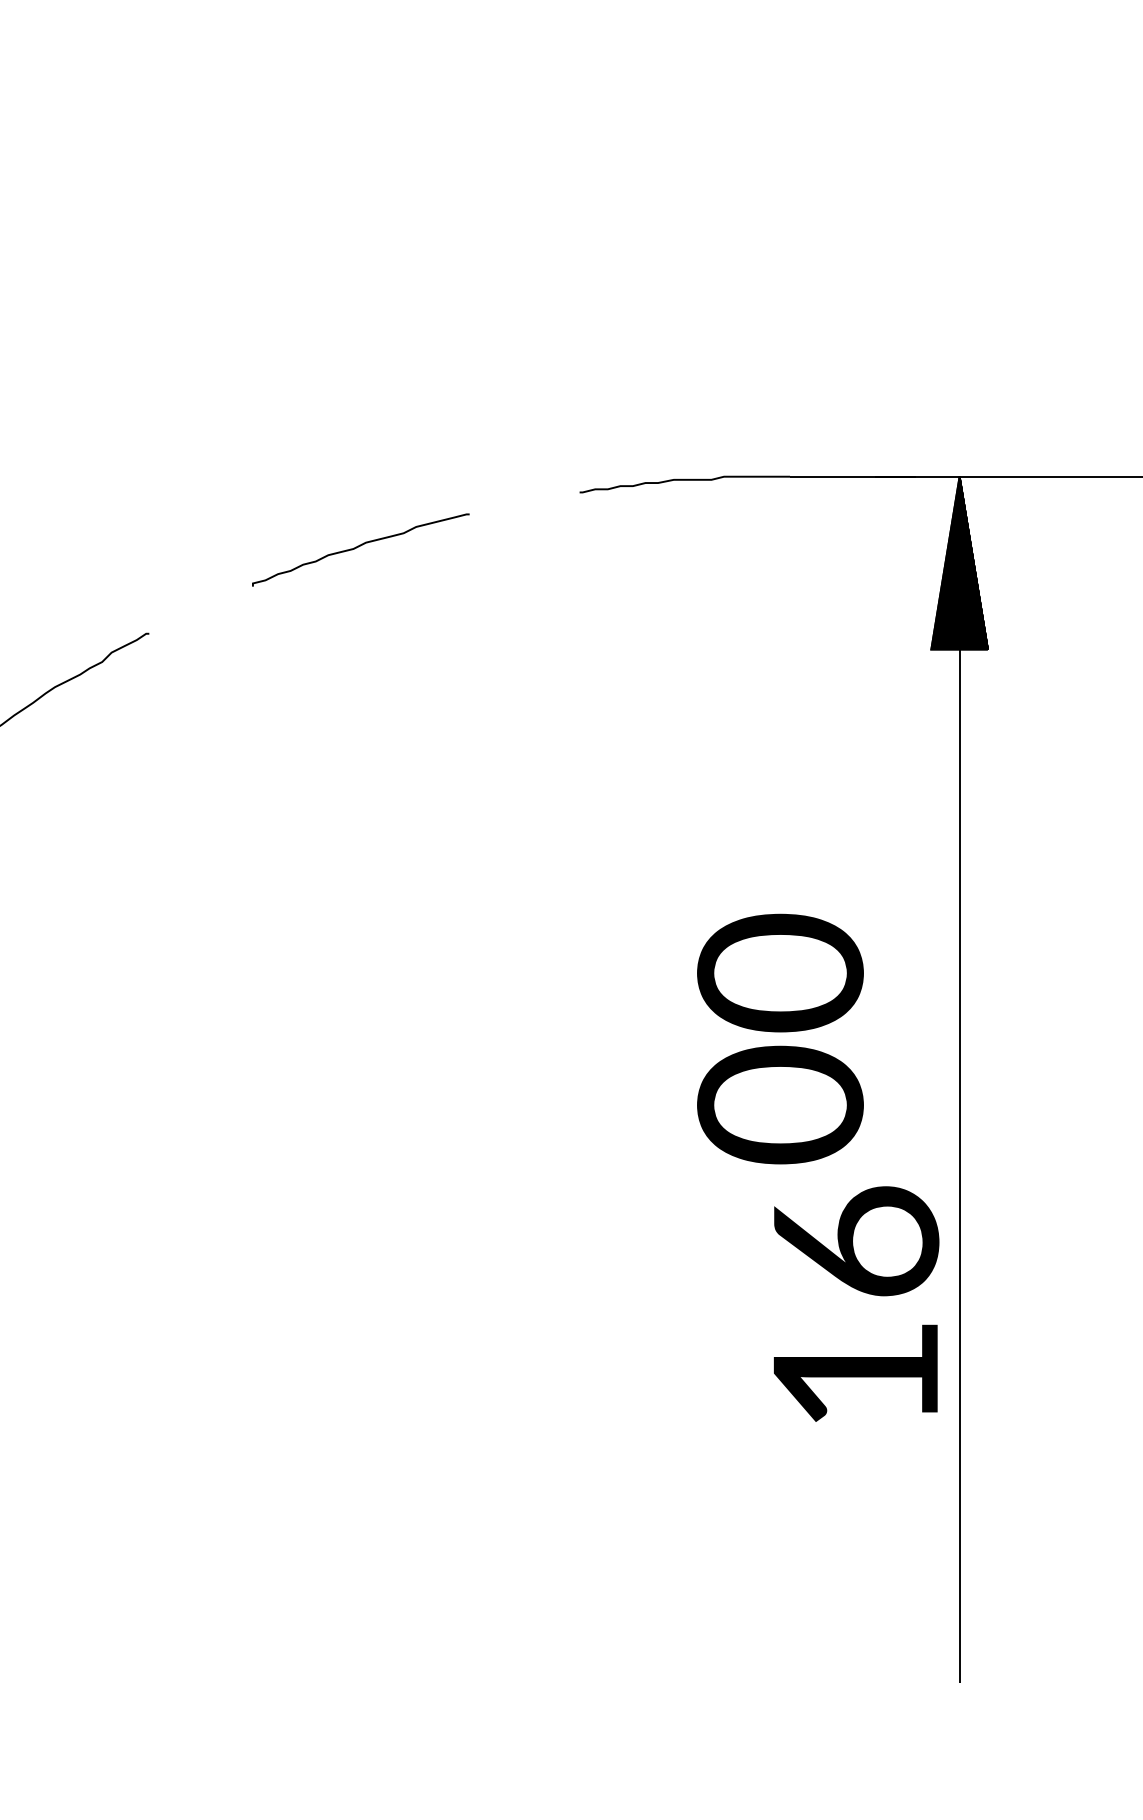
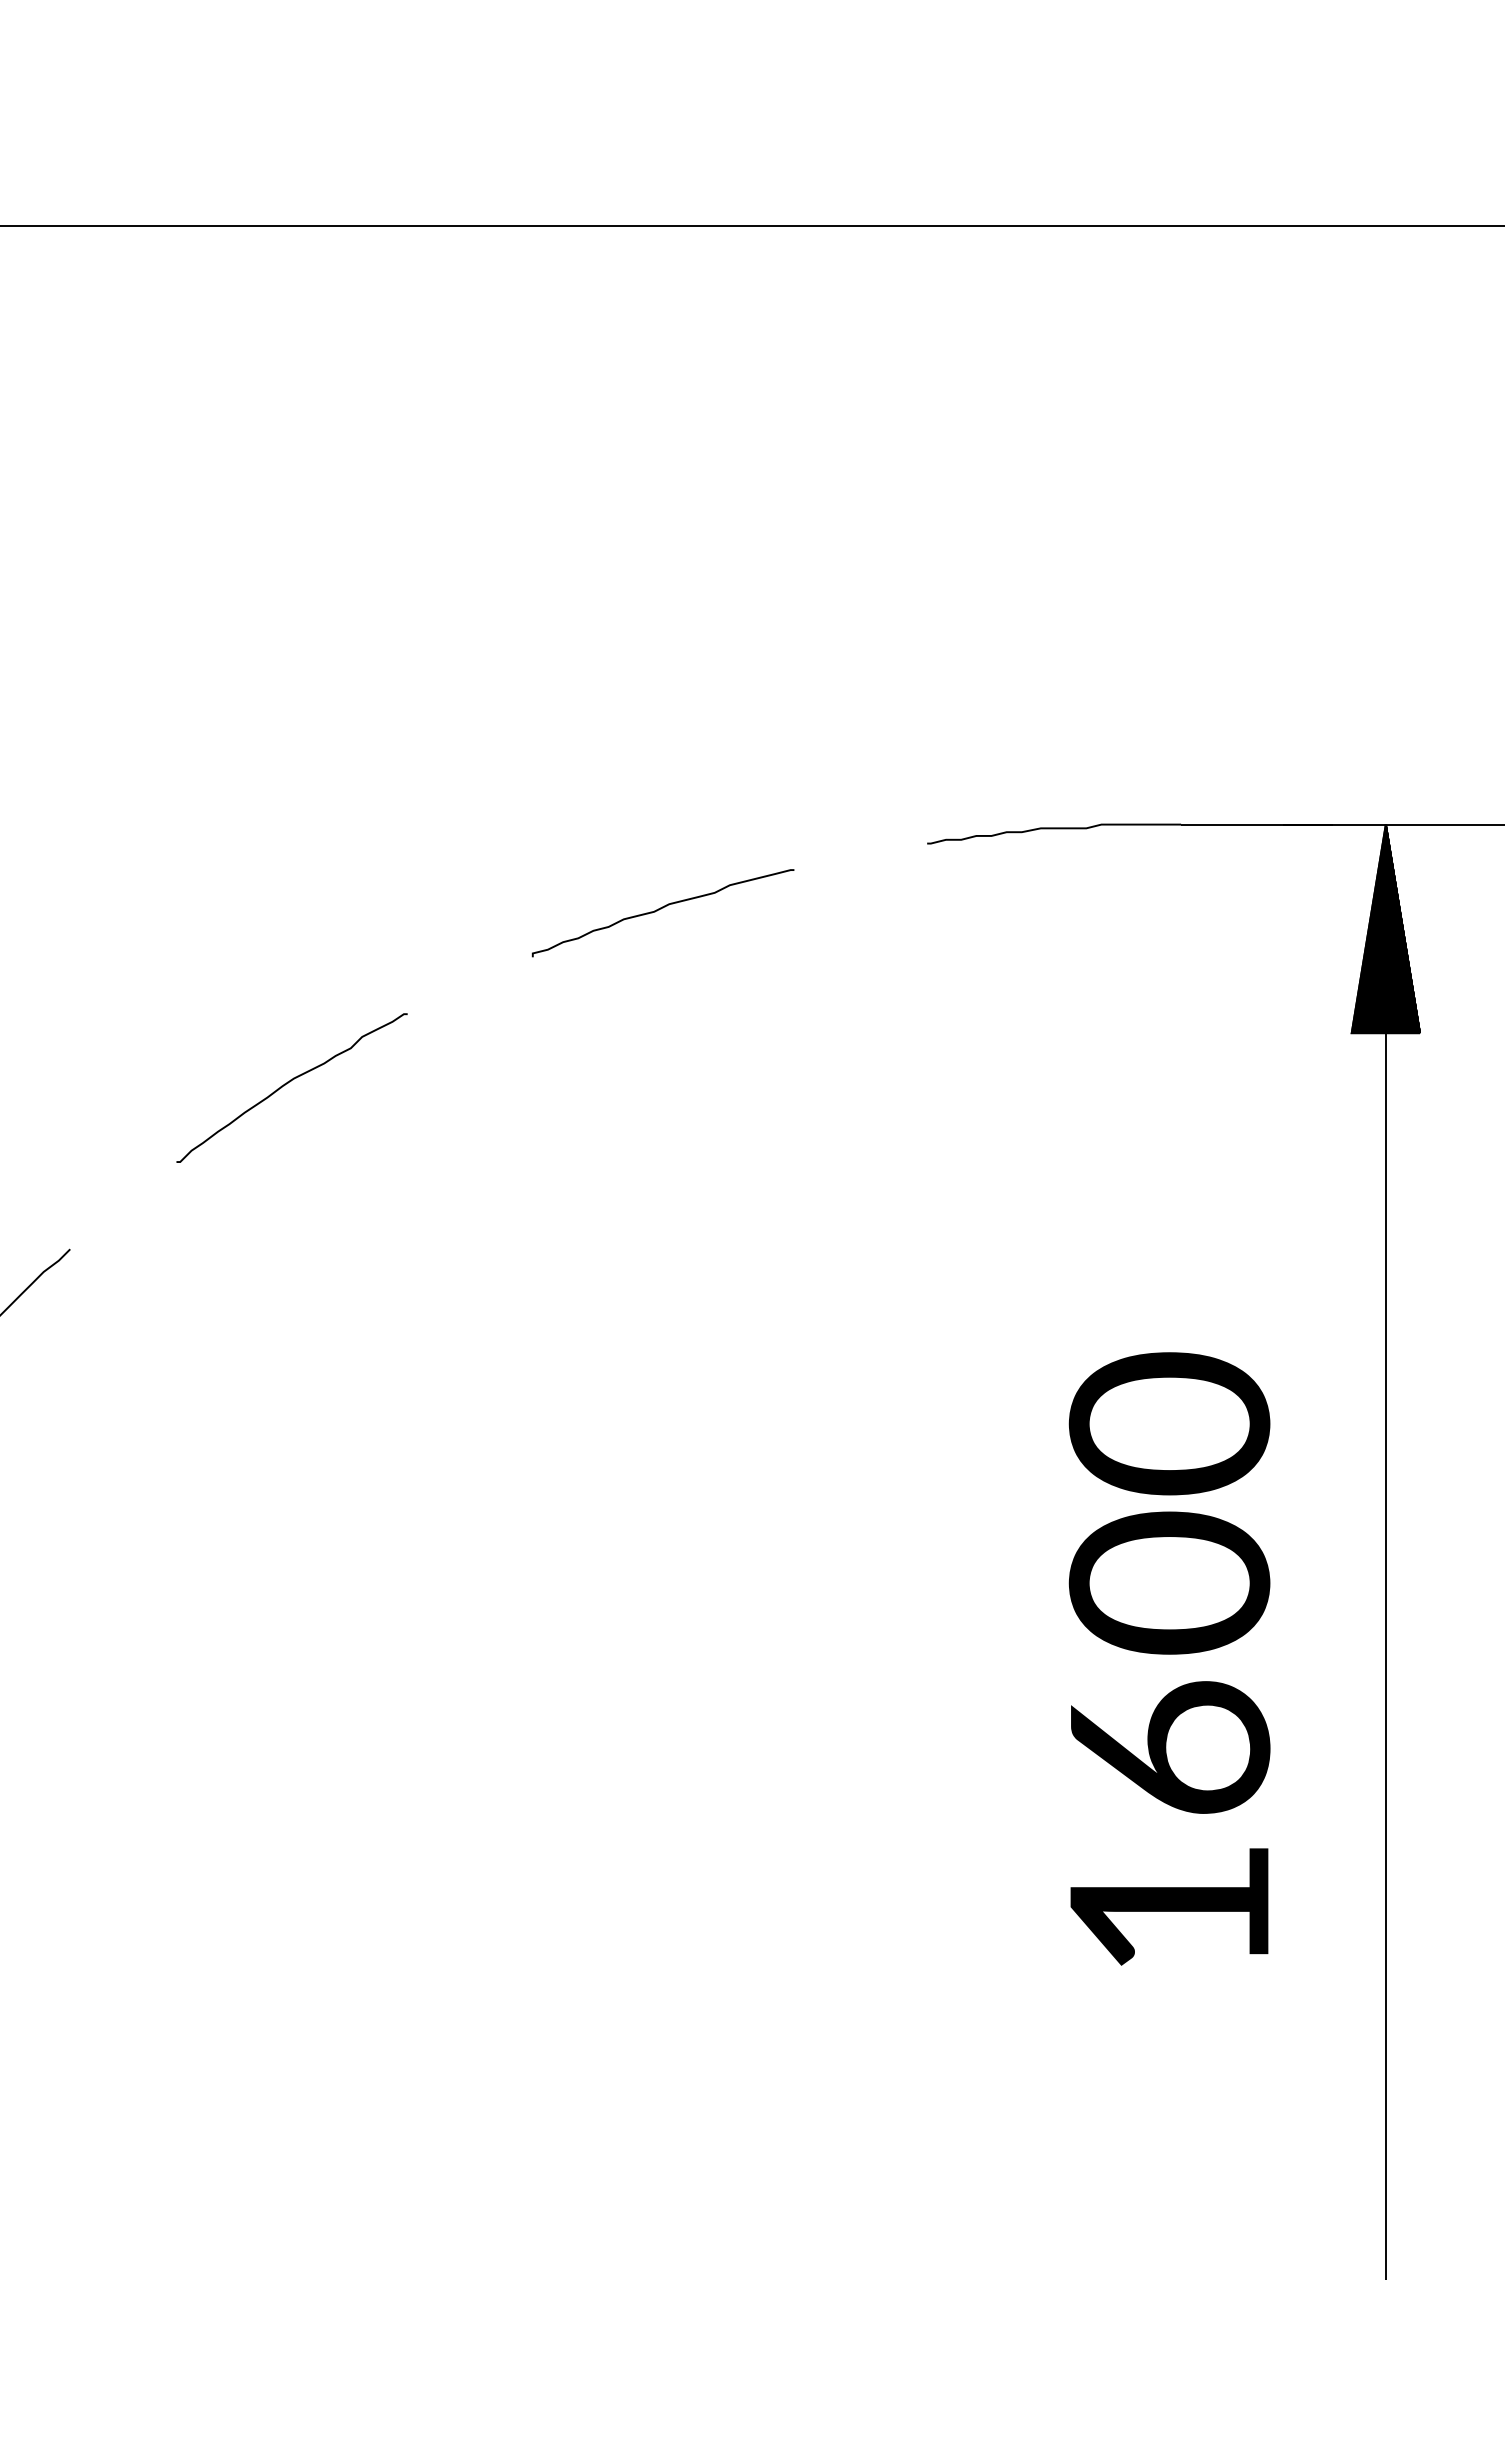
text: (856, 1304) -> (1170, 1823), moved

